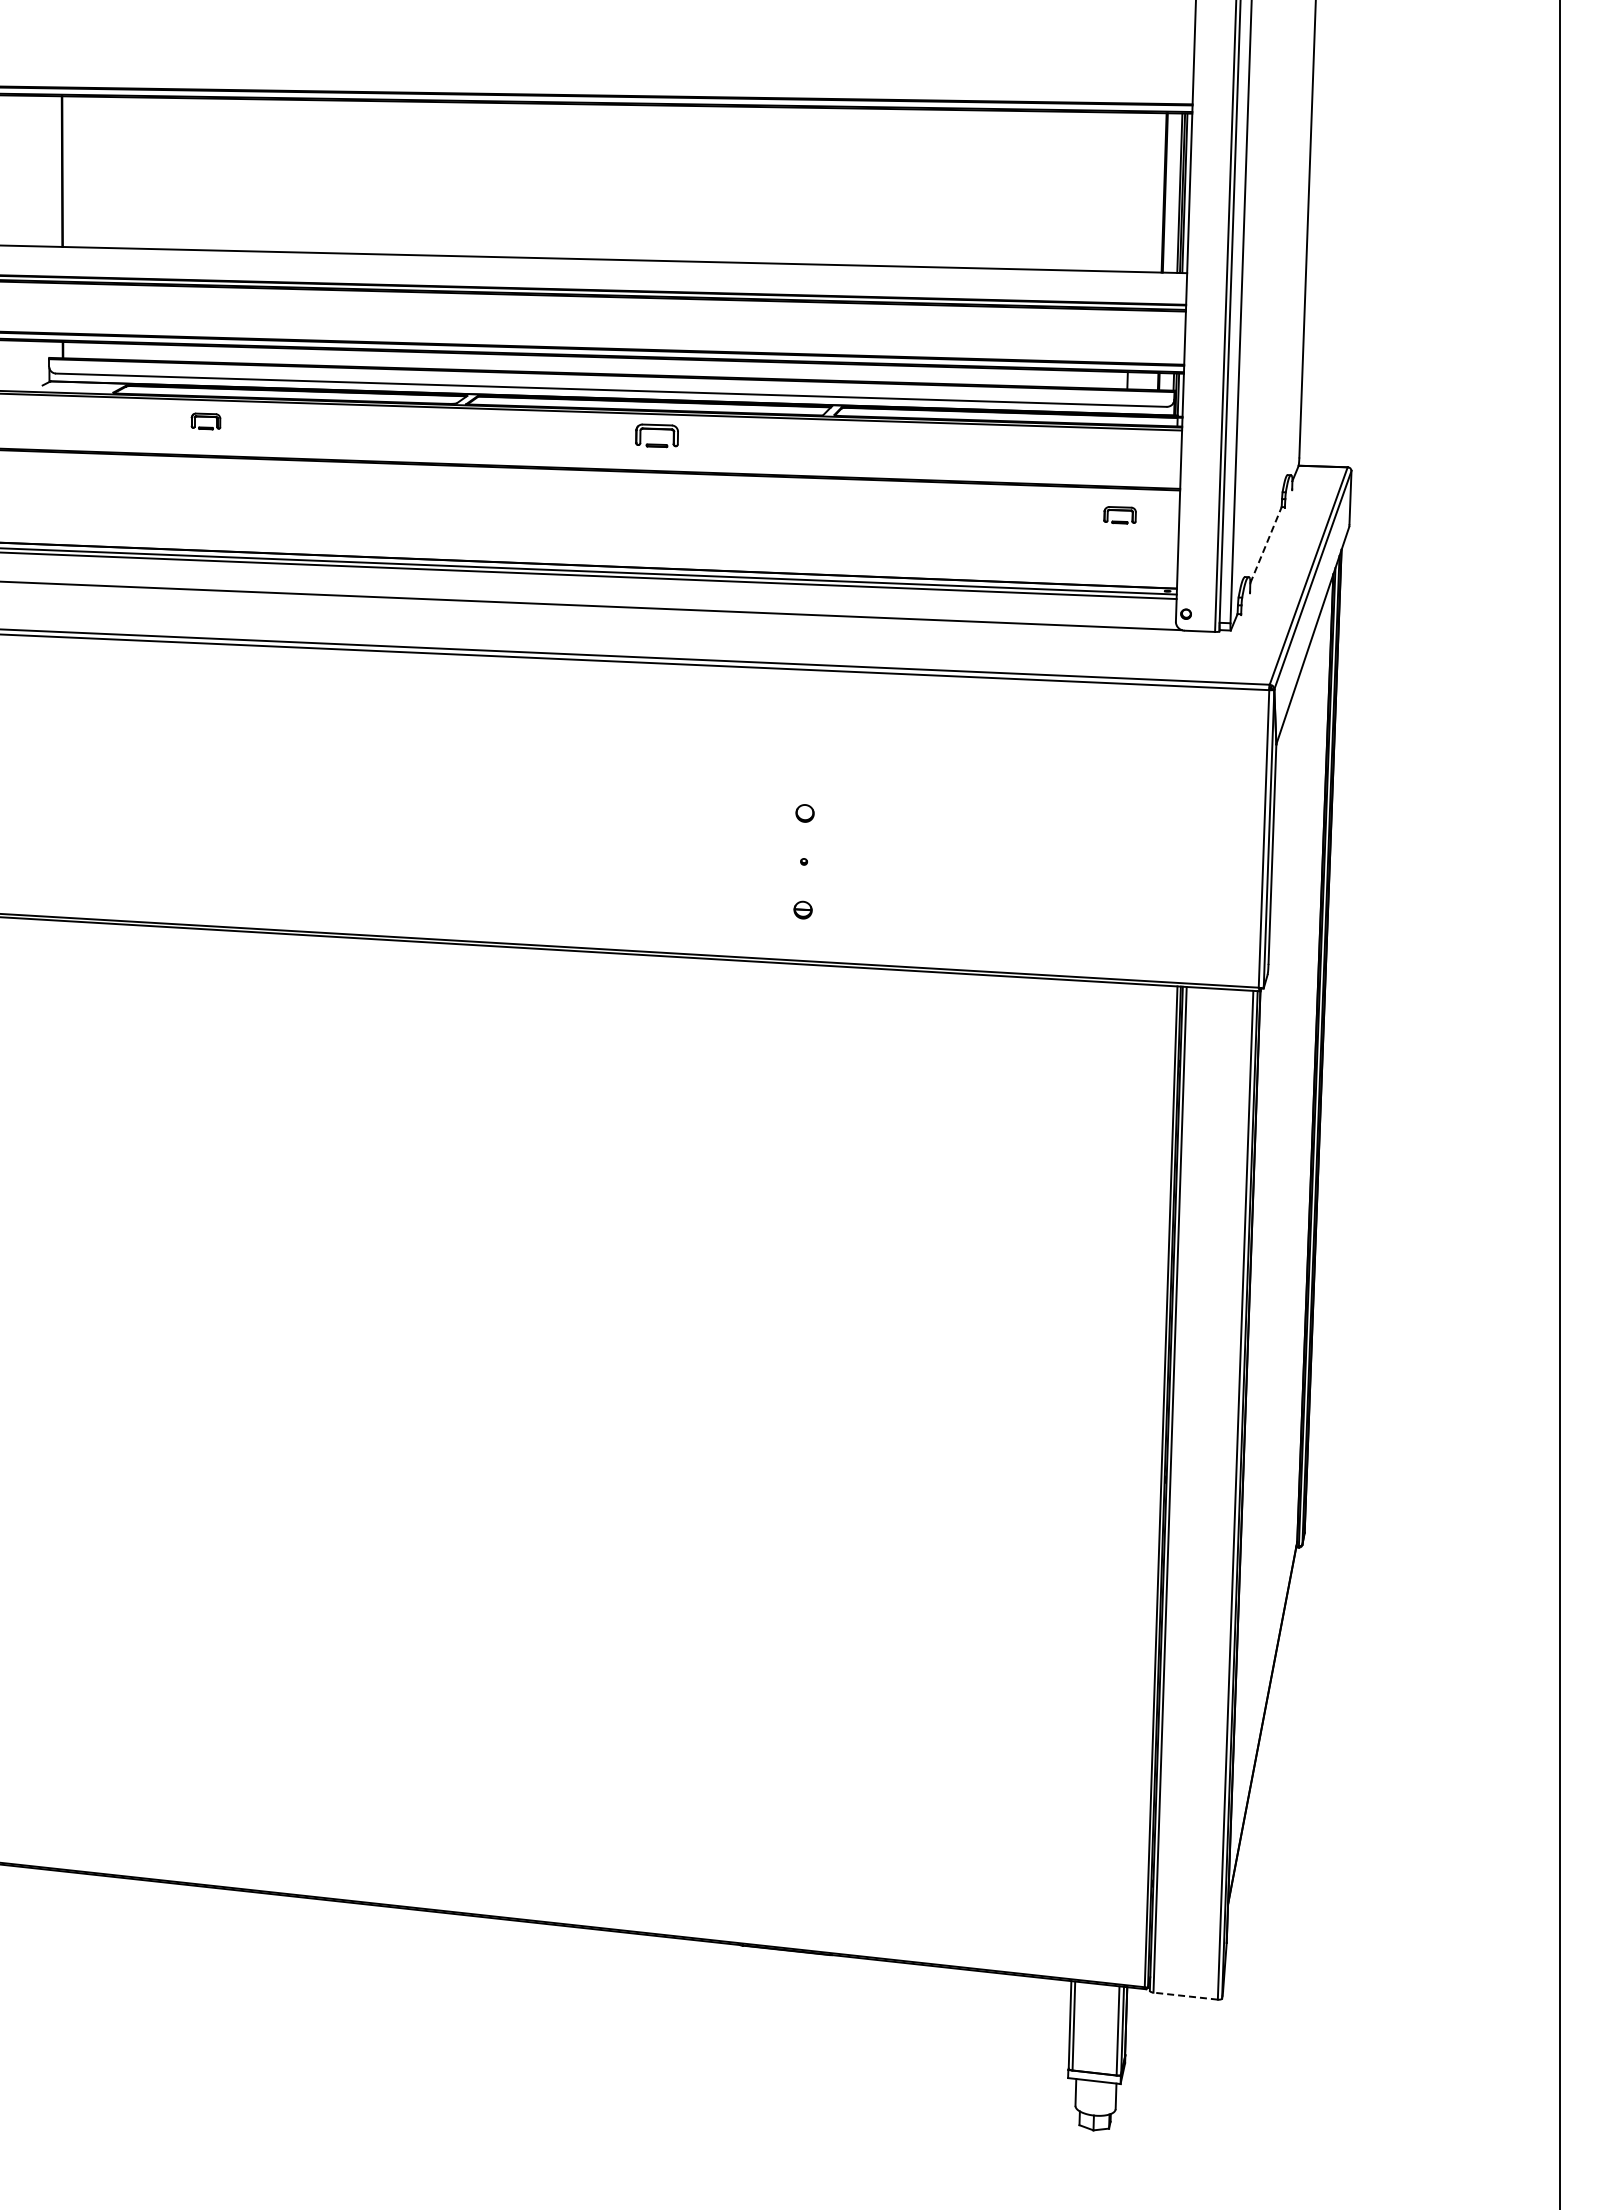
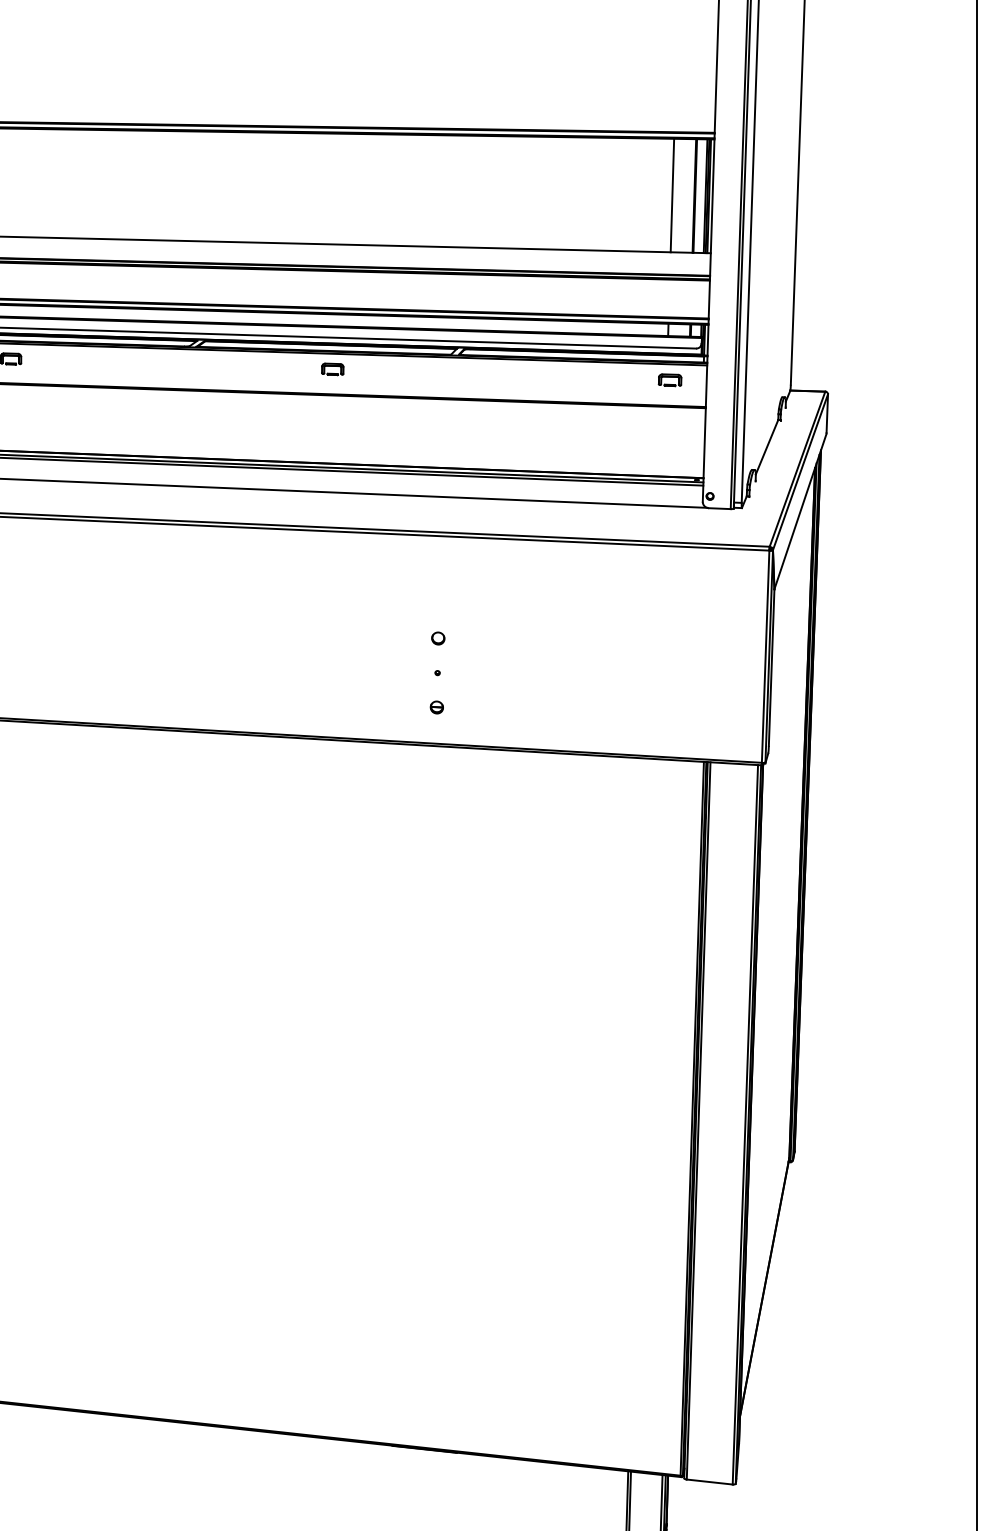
line: (1132, 191) -> (671, 194), added
part: (657, 436) -> (333, 369), size x0.71
part: (1119, 515) -> (669, 380), moved
line: (1266, 544) -> (767, 446), dashed -> solid
line: (1185, 1996) -> (709, 1482), dashed -> solid

